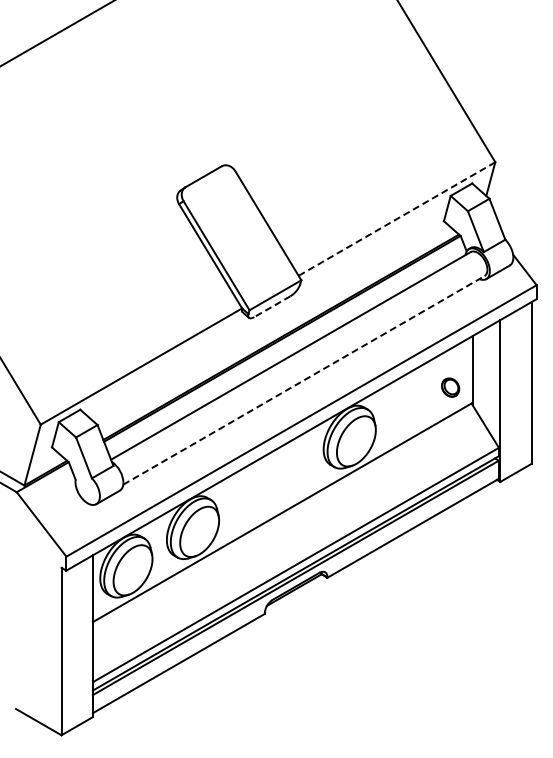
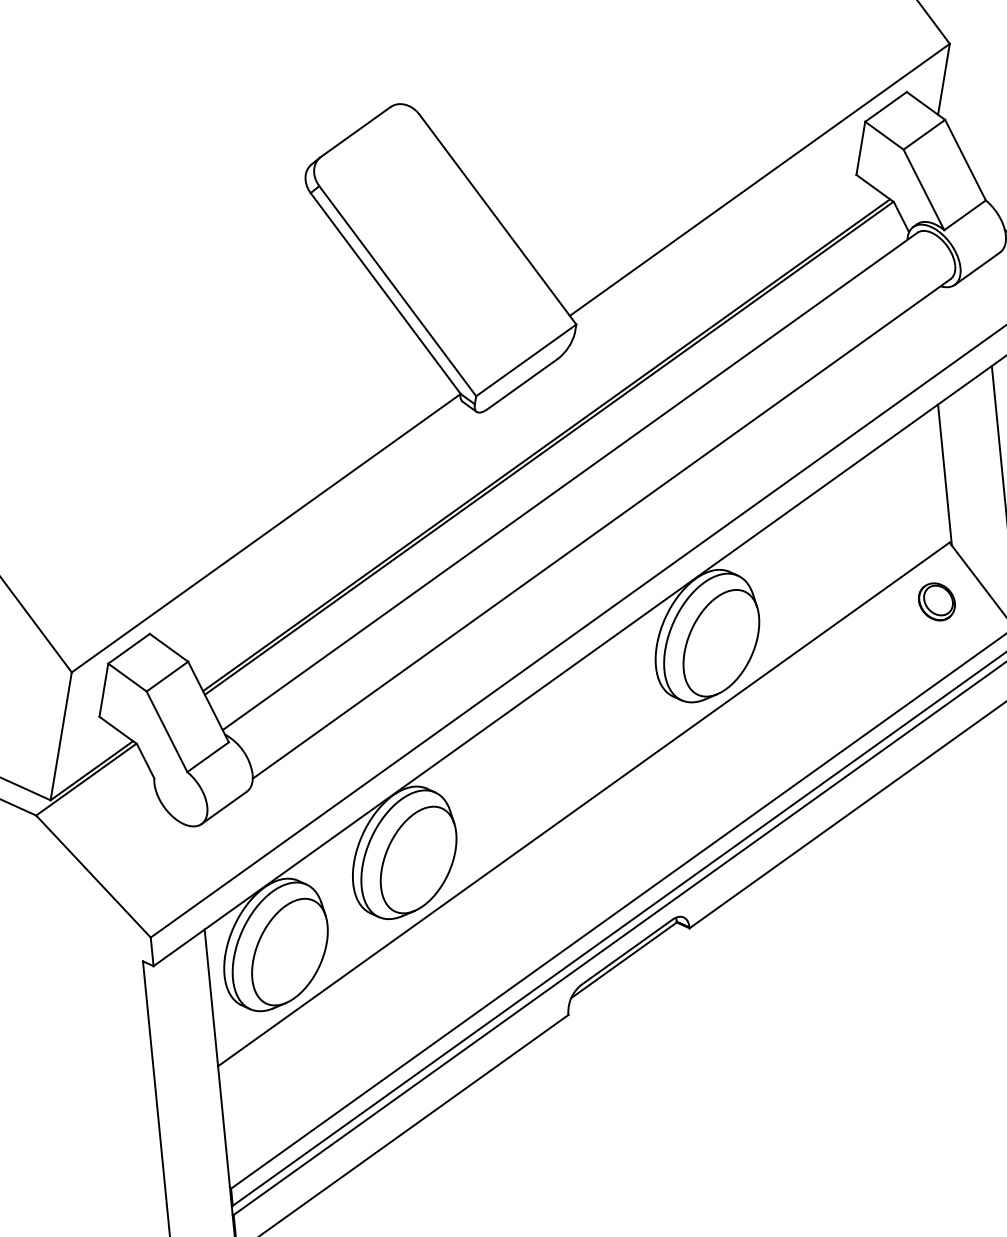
line: (396, 219) -> (758, 180), dashed -> solid
line: (272, 306) -> (522, 383), dashed -> solid
line: (303, 380) -> (600, 529), dashed -> solid
part: (450, 387) -> (936, 601), moved

